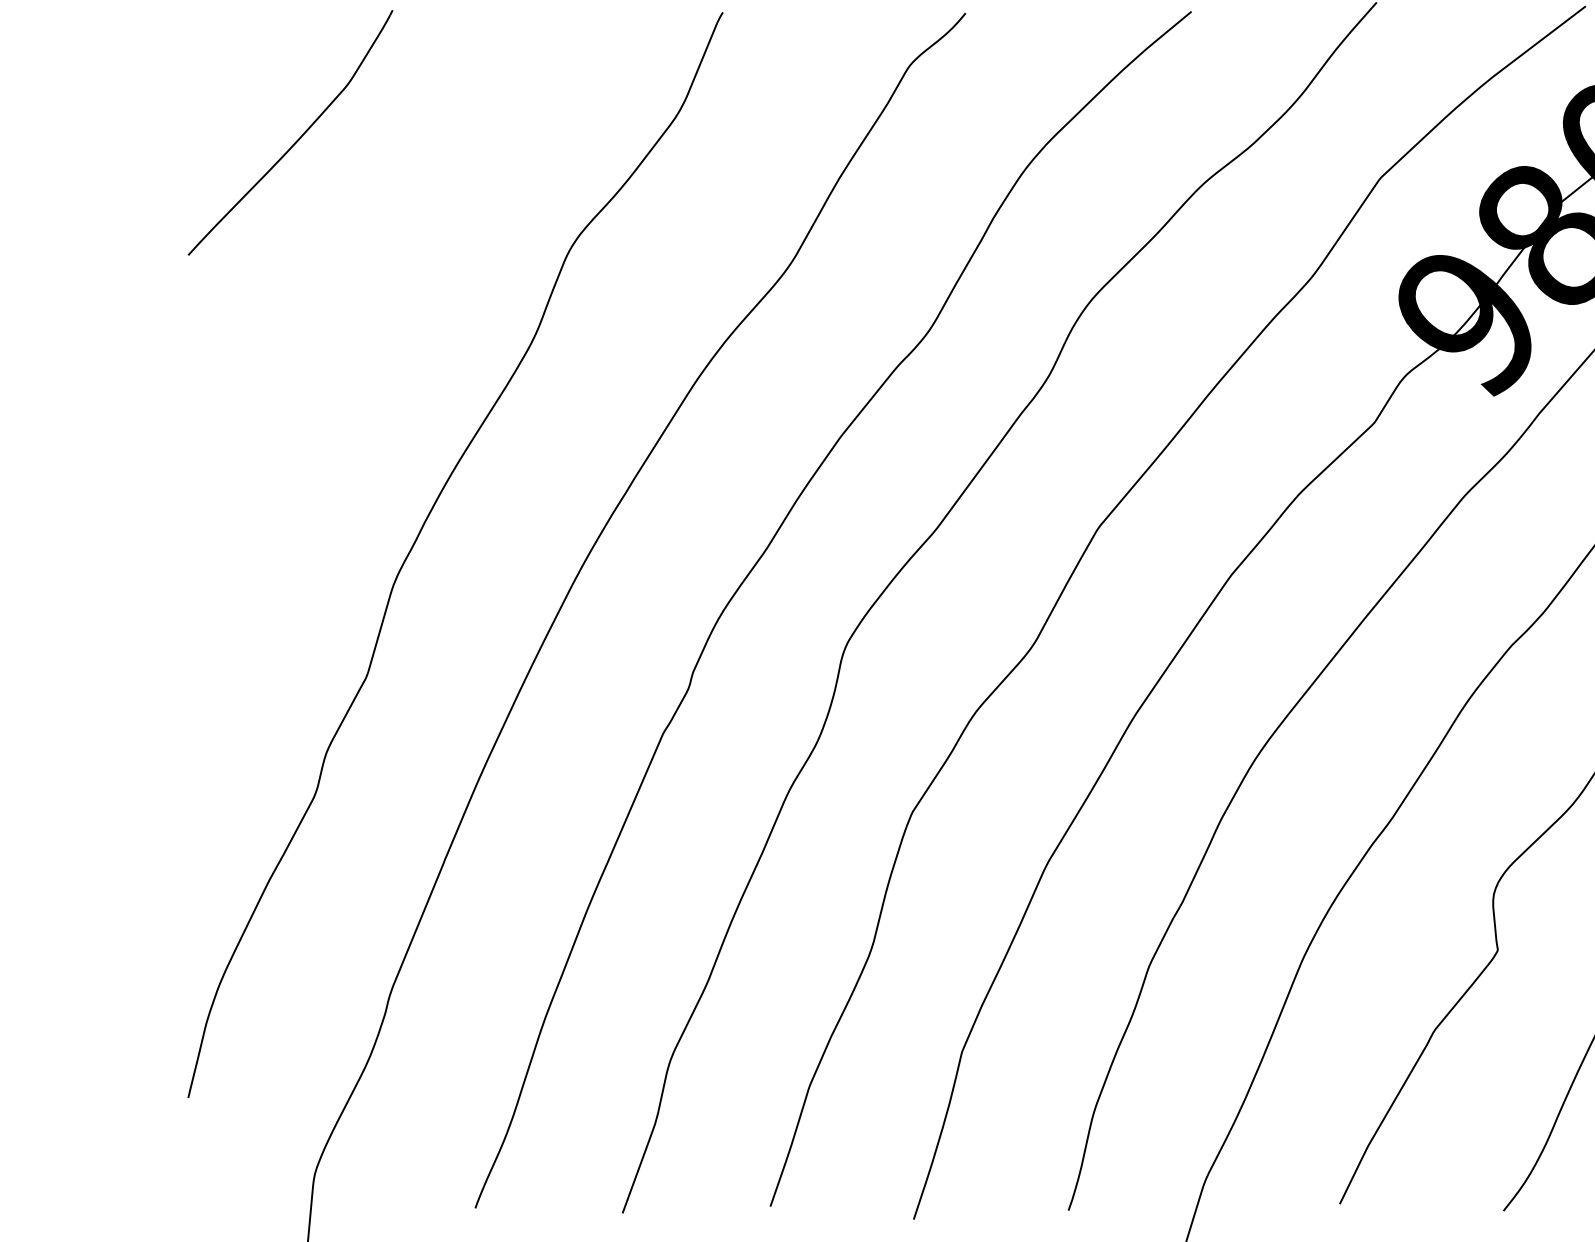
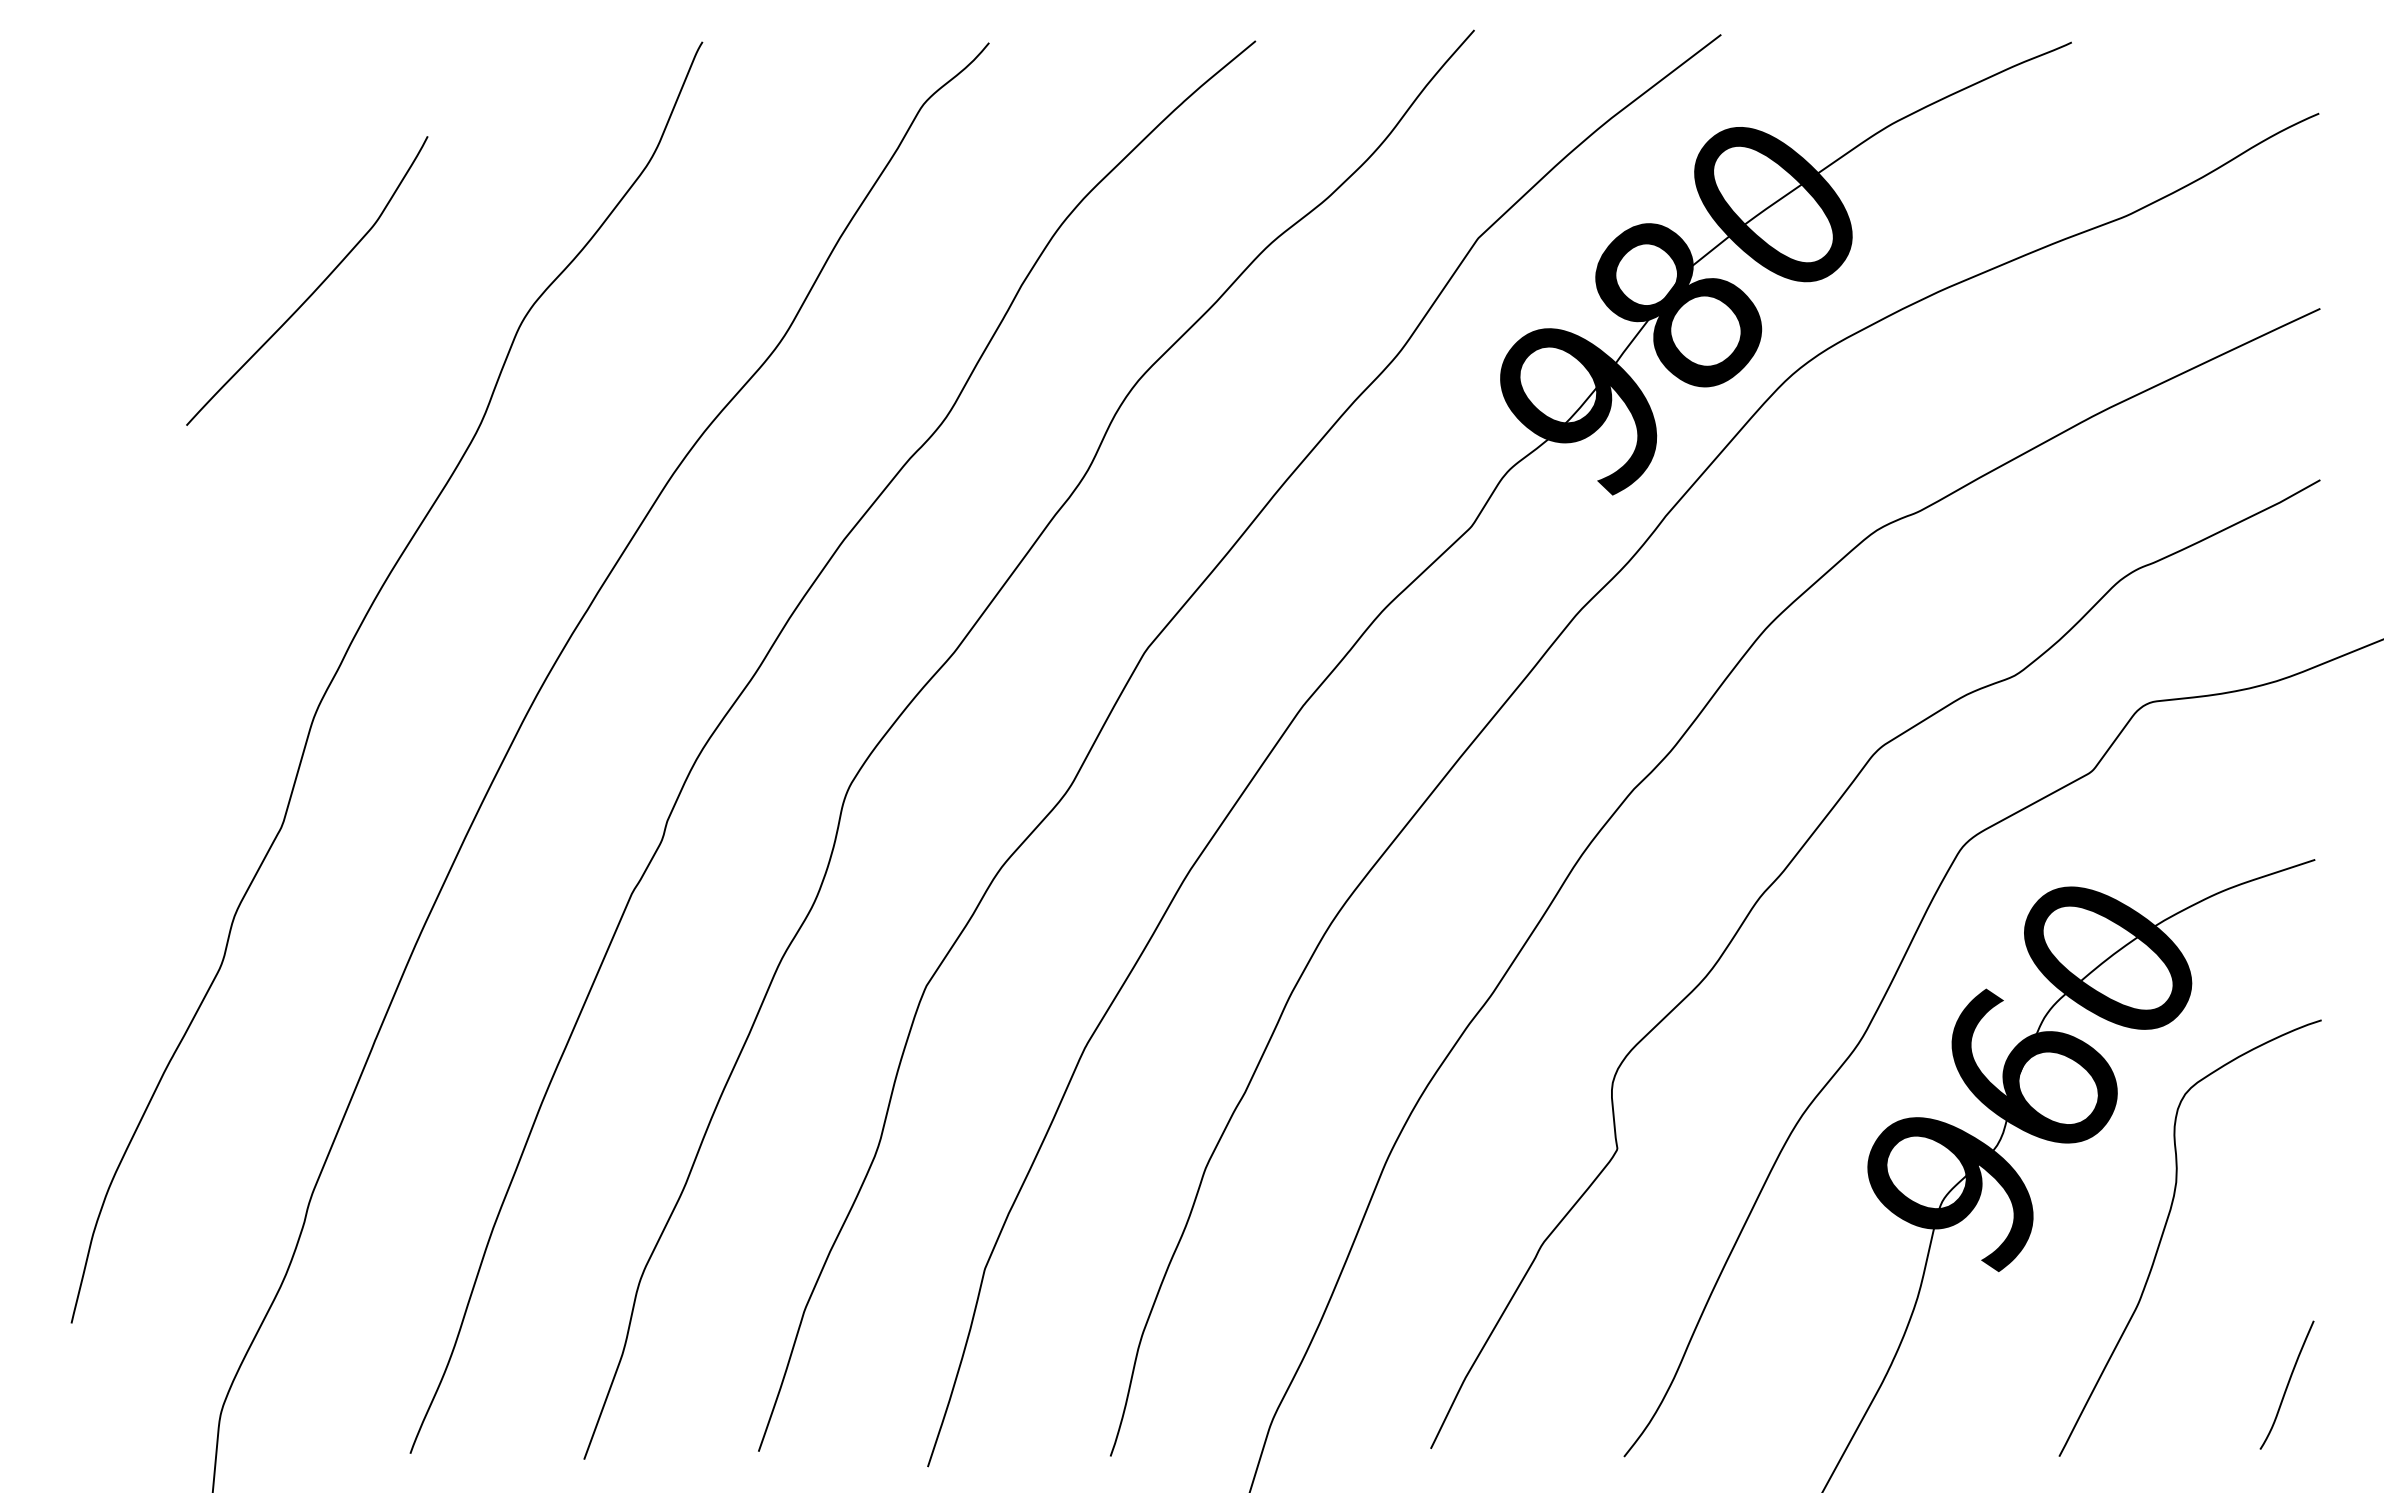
curve: (299, 137) -> (317, 286), moved

